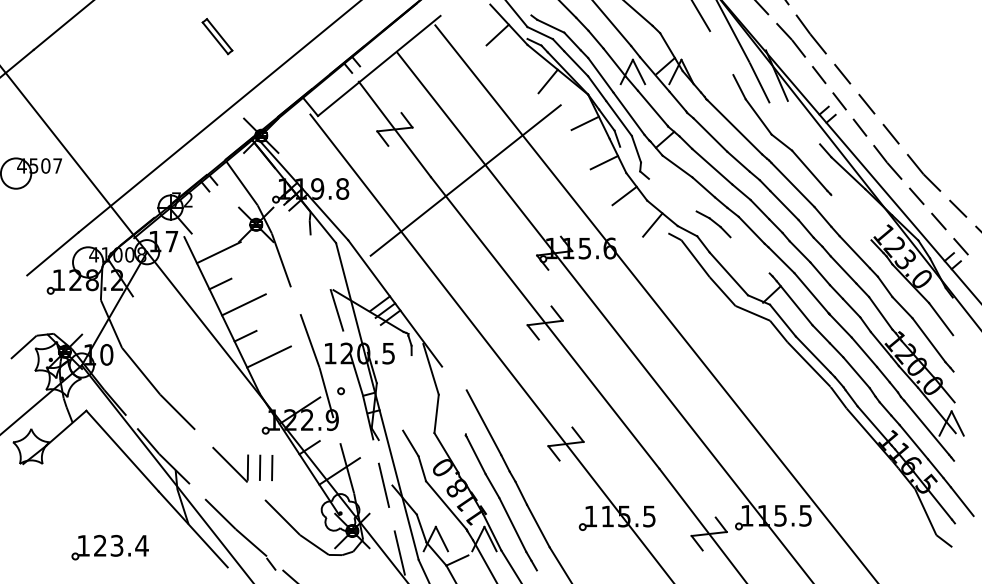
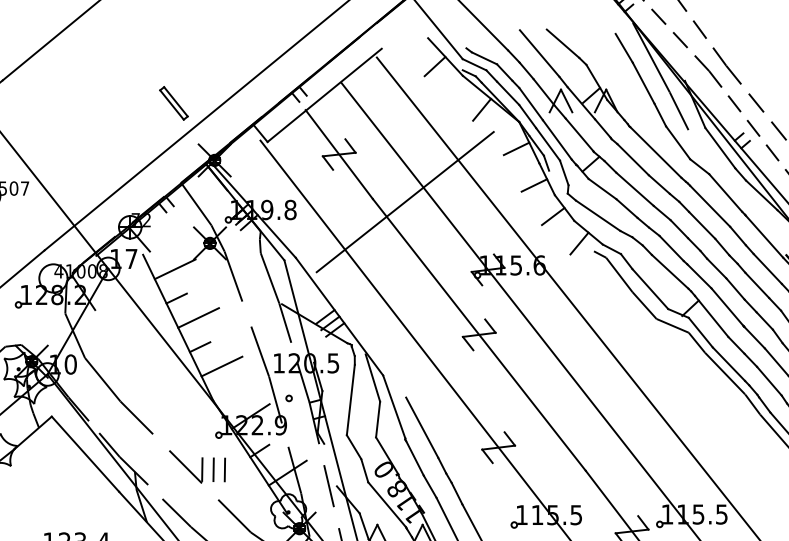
part: (217, 36) -> (173, 103), moved
line: (721, 53) -> (643, 83), added
line: (803, 122) -> (719, 148), added
line: (672, 194) -> (597, 215), added
line: (851, 217) -> (764, 236), added
line: (749, 255) -> (669, 271), added
line: (320, 262) -> (269, 278), added
line: (407, 392) -> (350, 399), added
line: (453, 400) -> (393, 407), added

